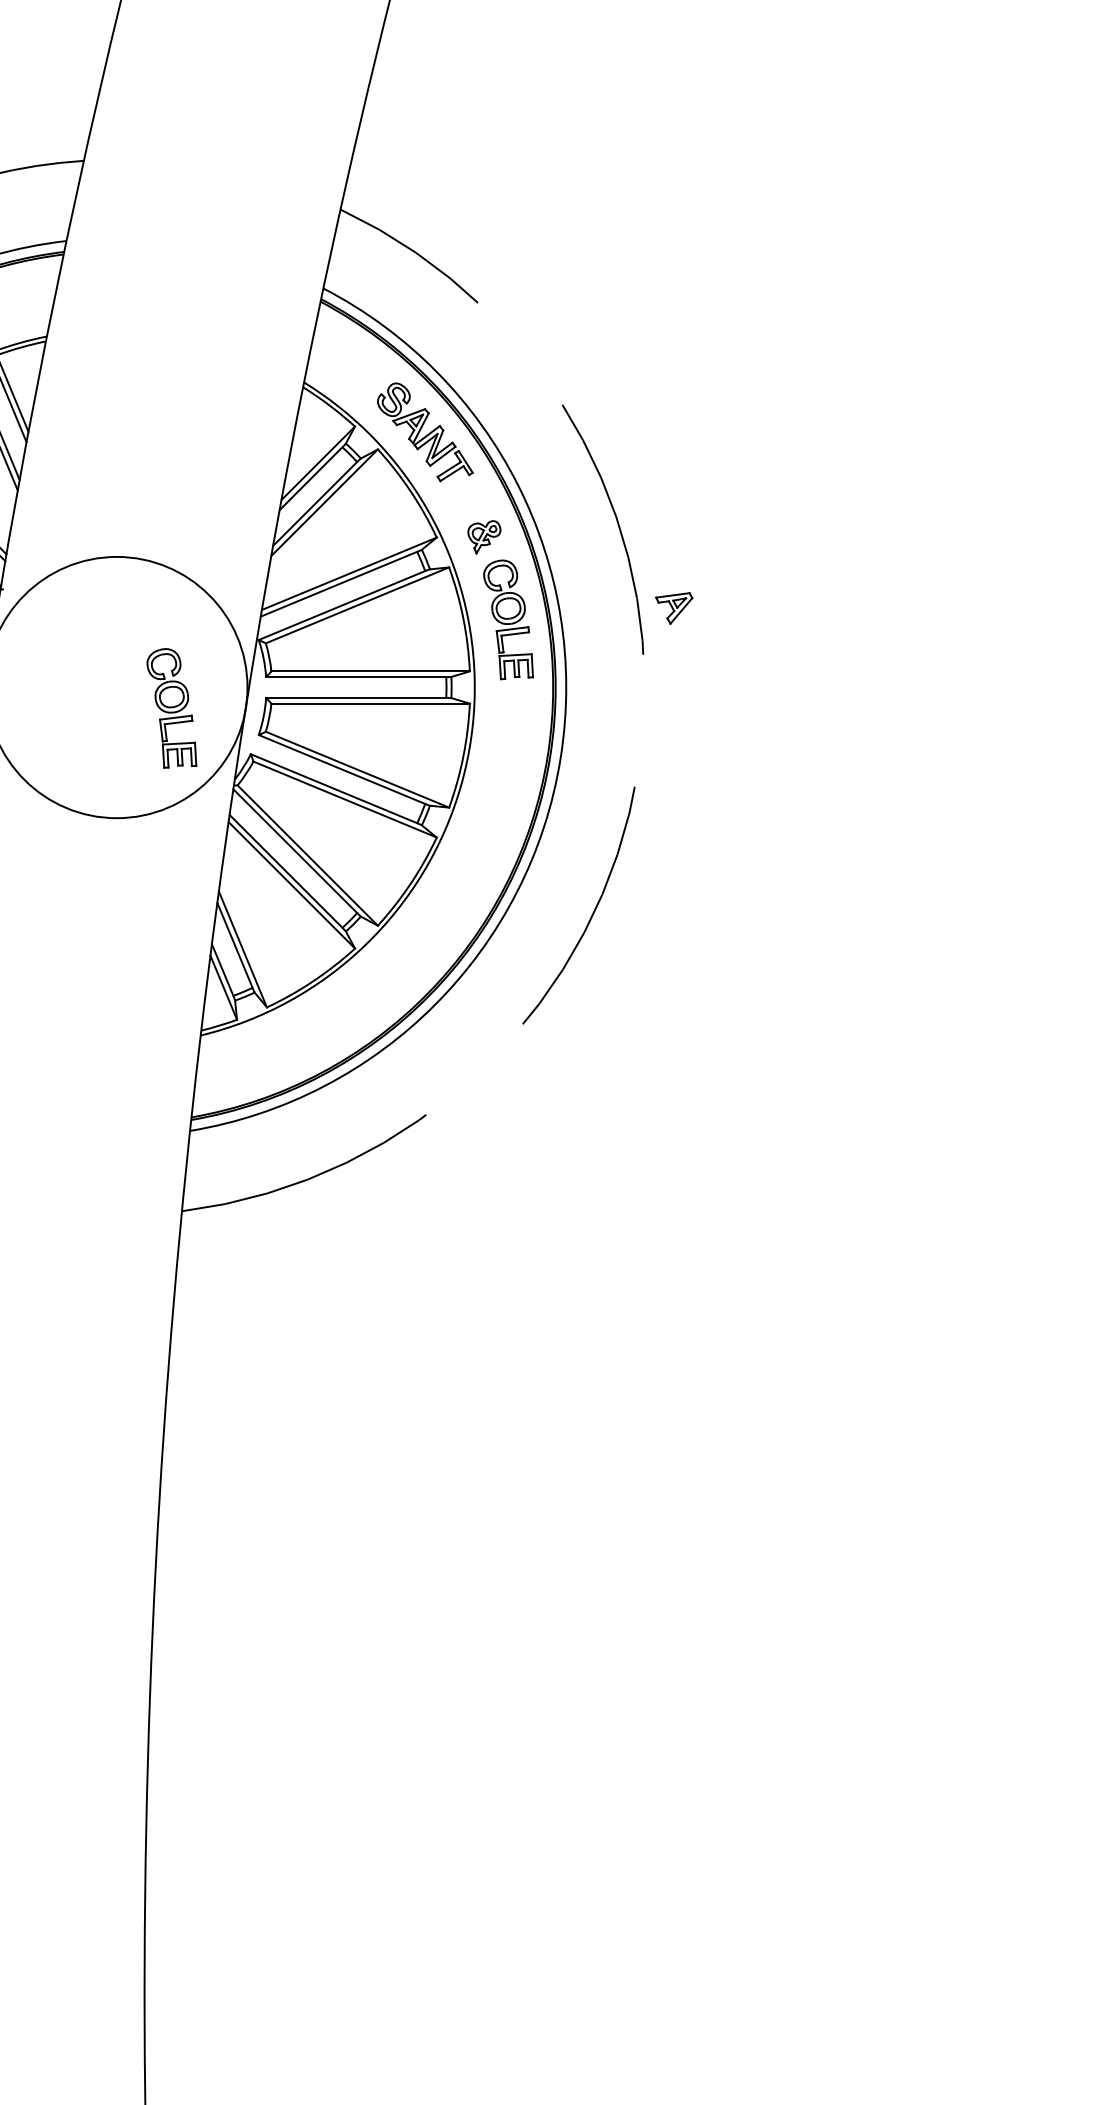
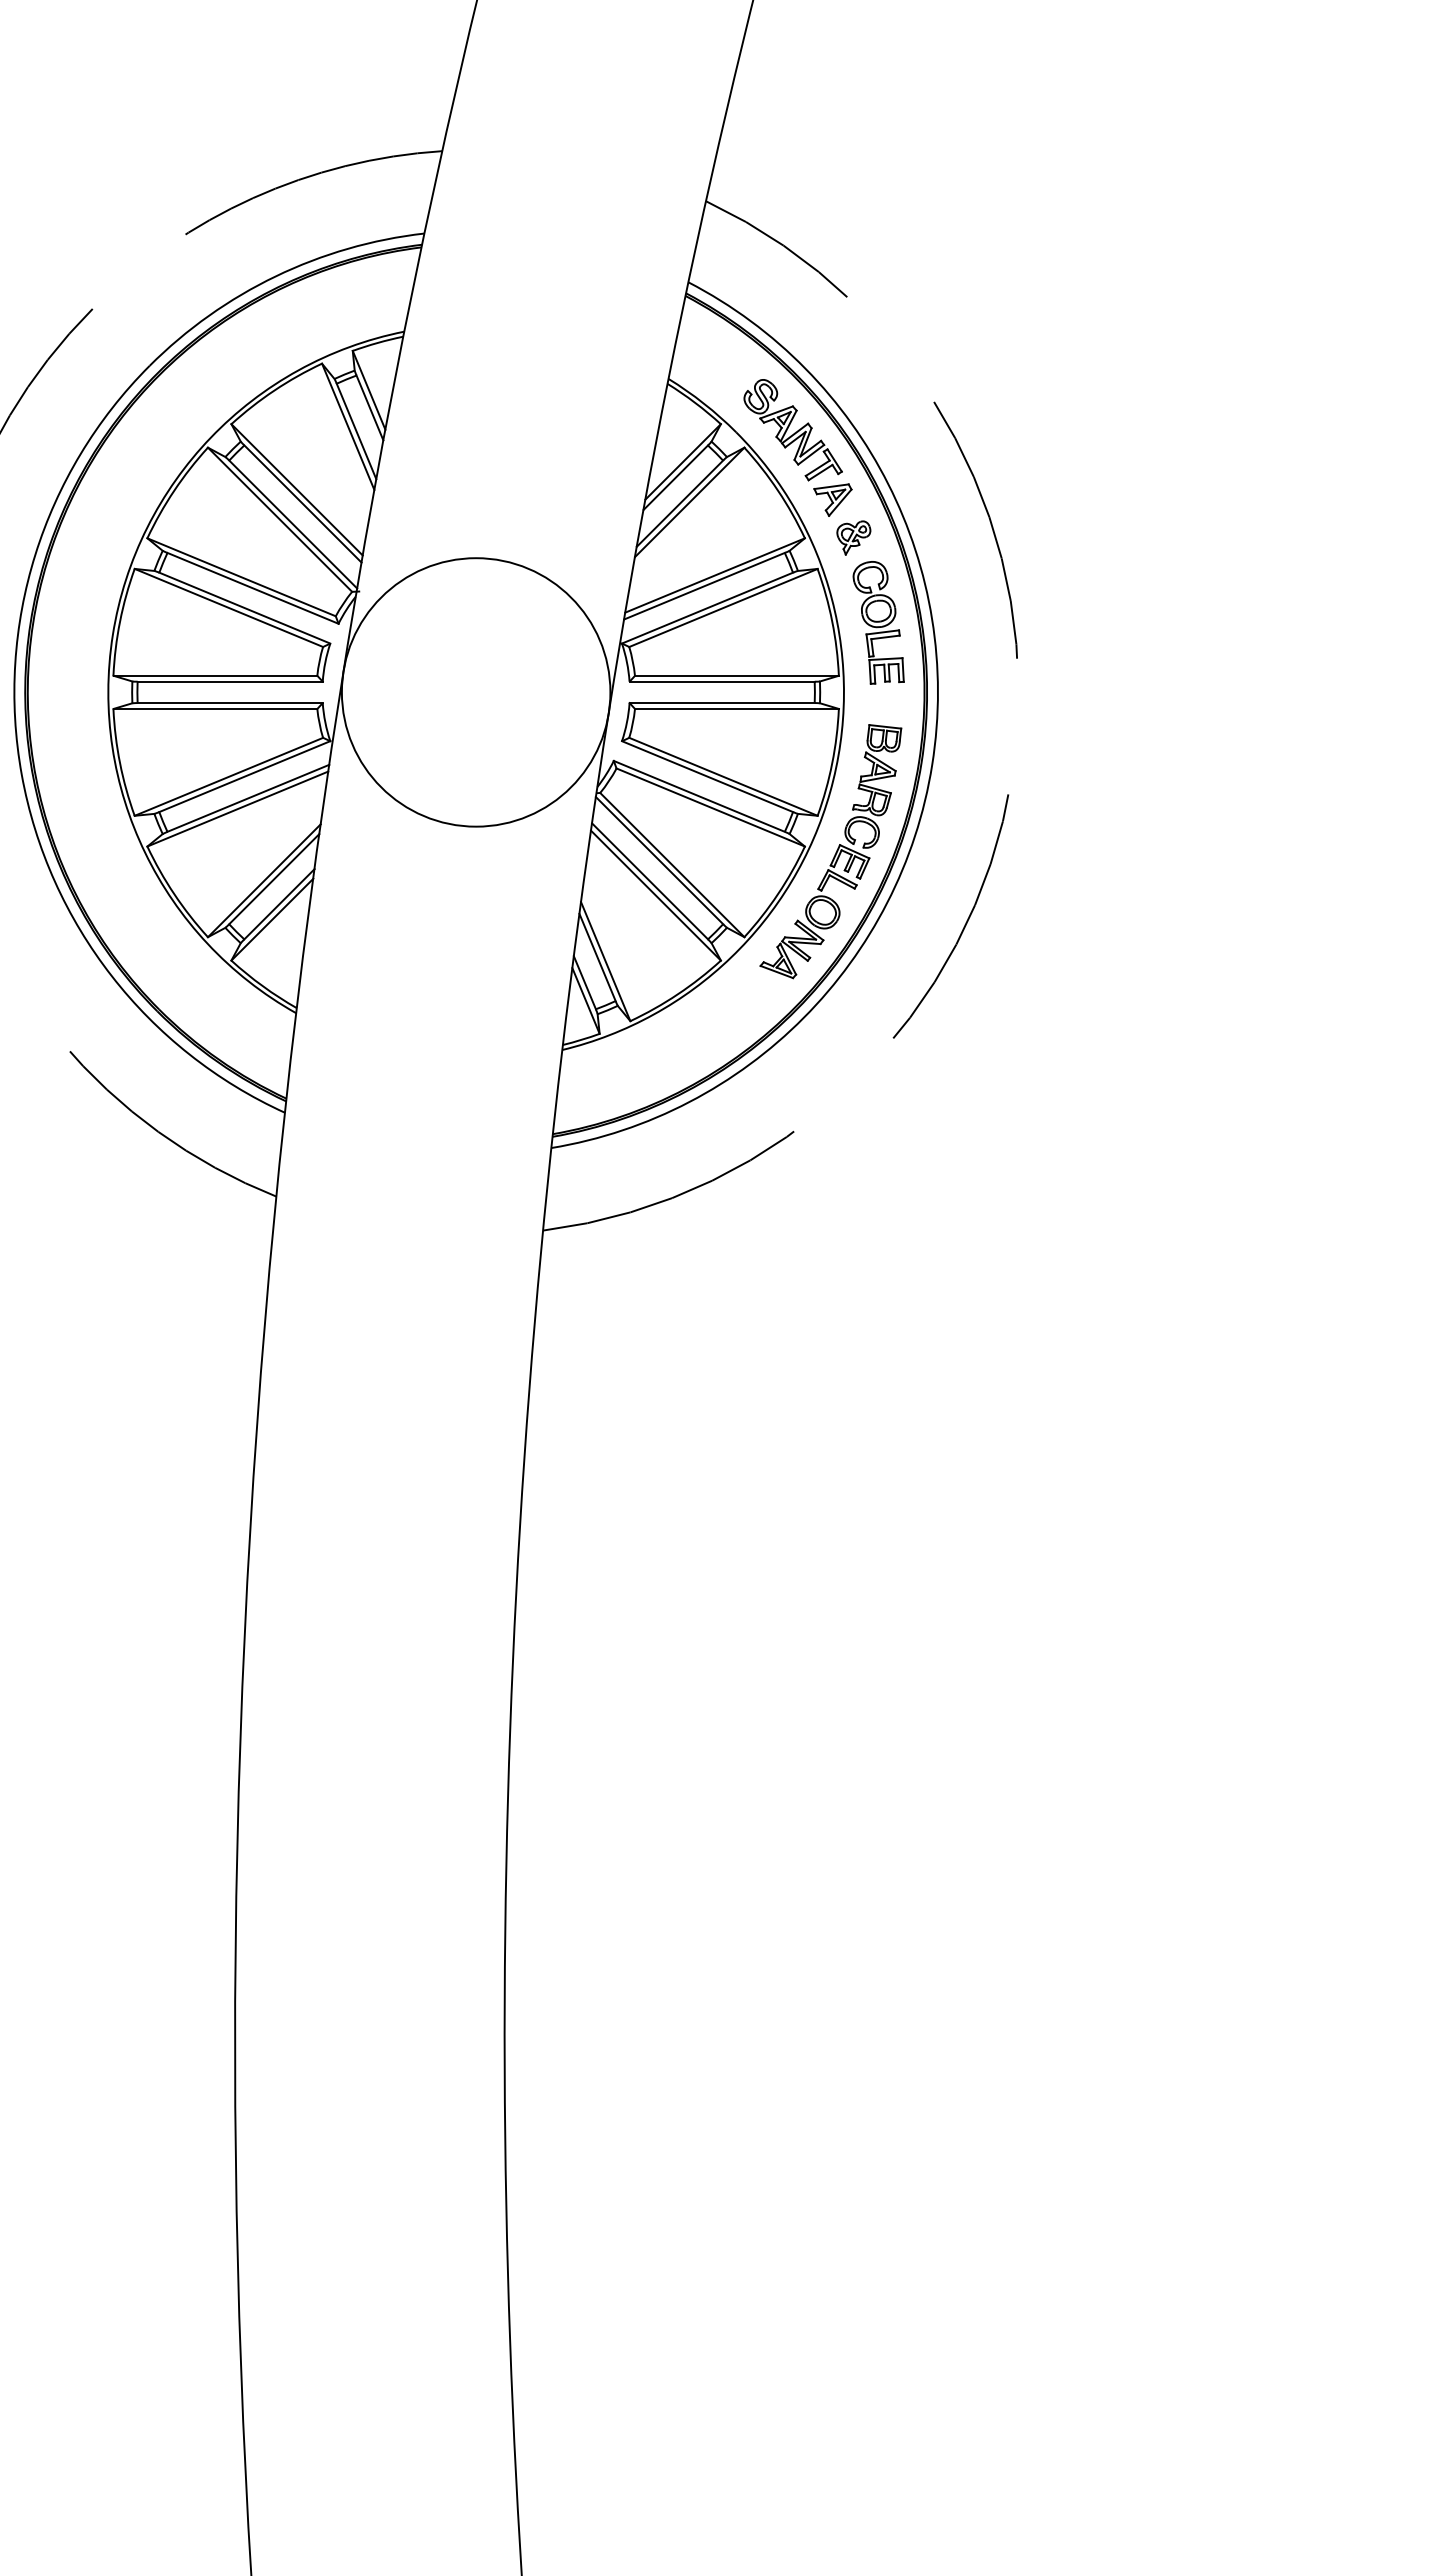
part: (673, 607) -> (832, 499), moved
part: (171, 708) -> (532, 713), removed
part: (461, 842) -> (830, 851), added

